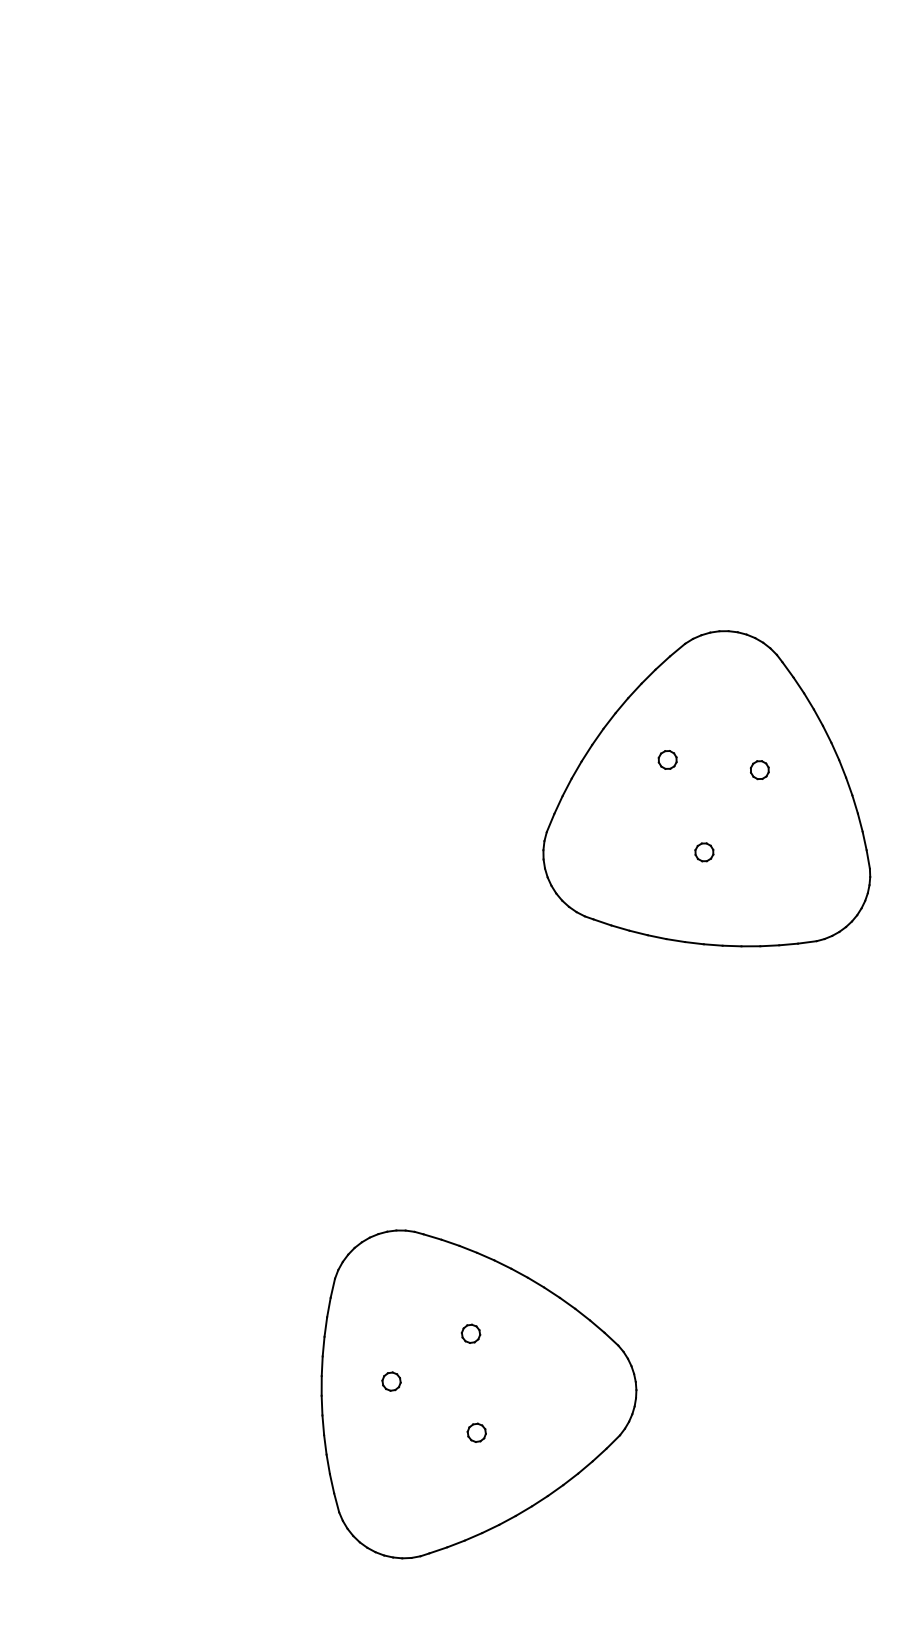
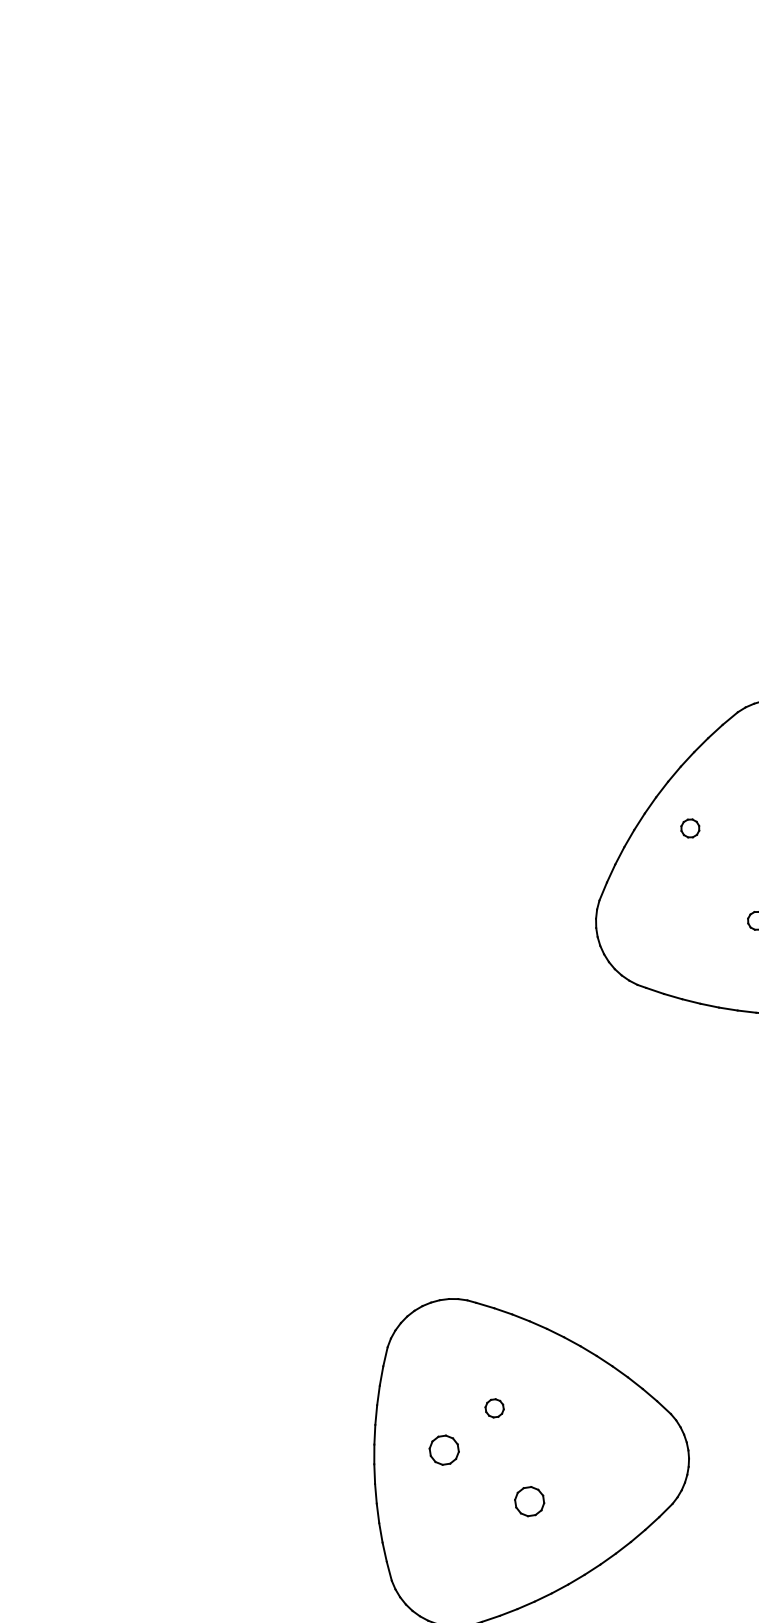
part: (667, 759) -> (690, 828), moved
part: (470, 1333) -> (494, 1408), moved
part: (391, 1381) -> (444, 1450), size x1.6
part: (476, 1432) -> (529, 1501), size x1.6

